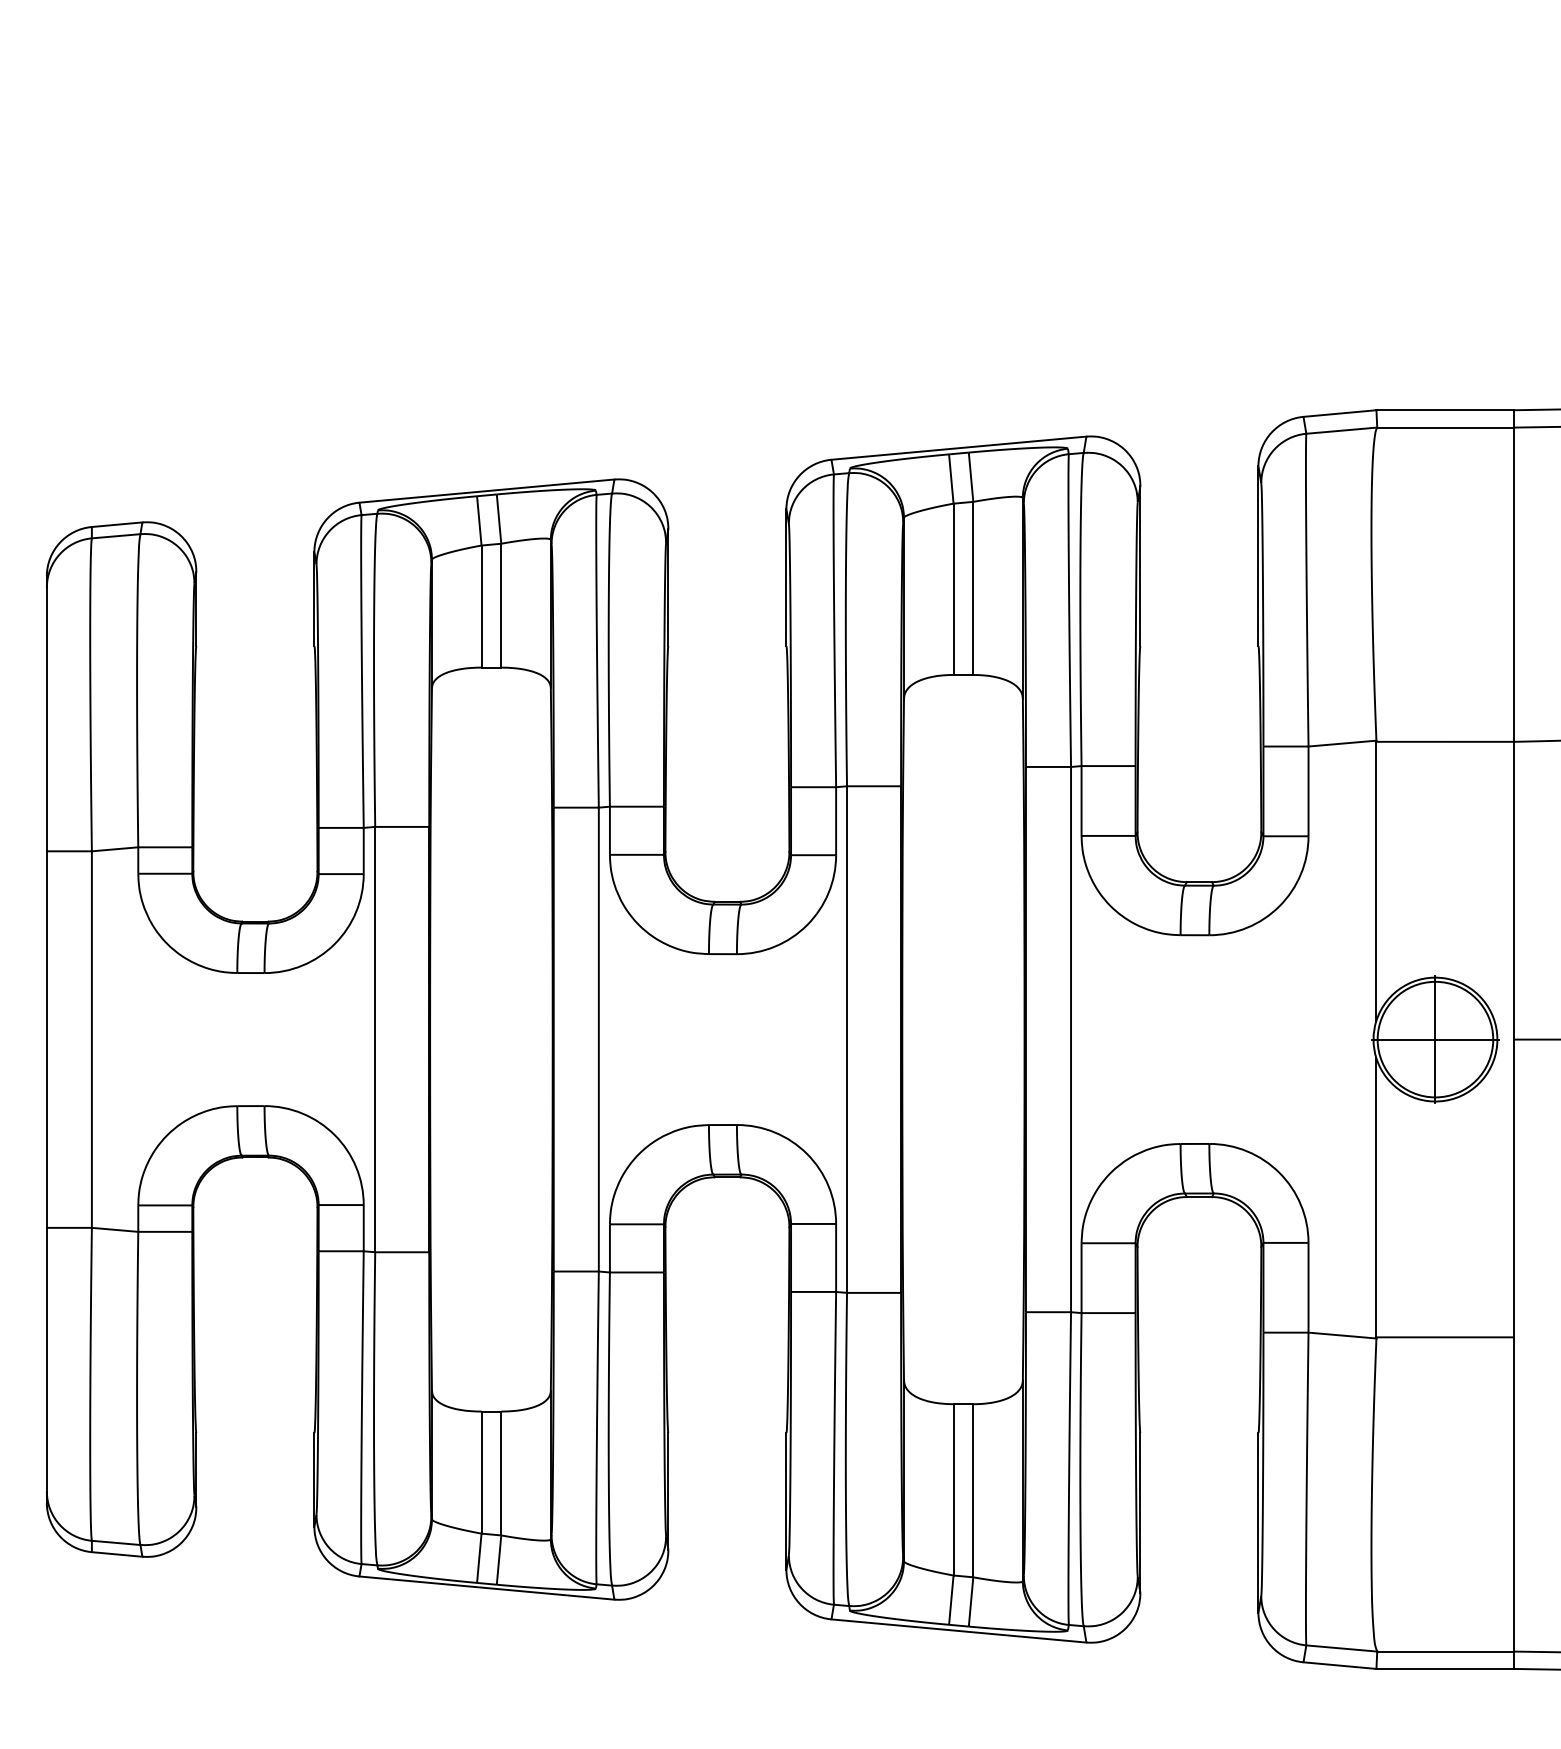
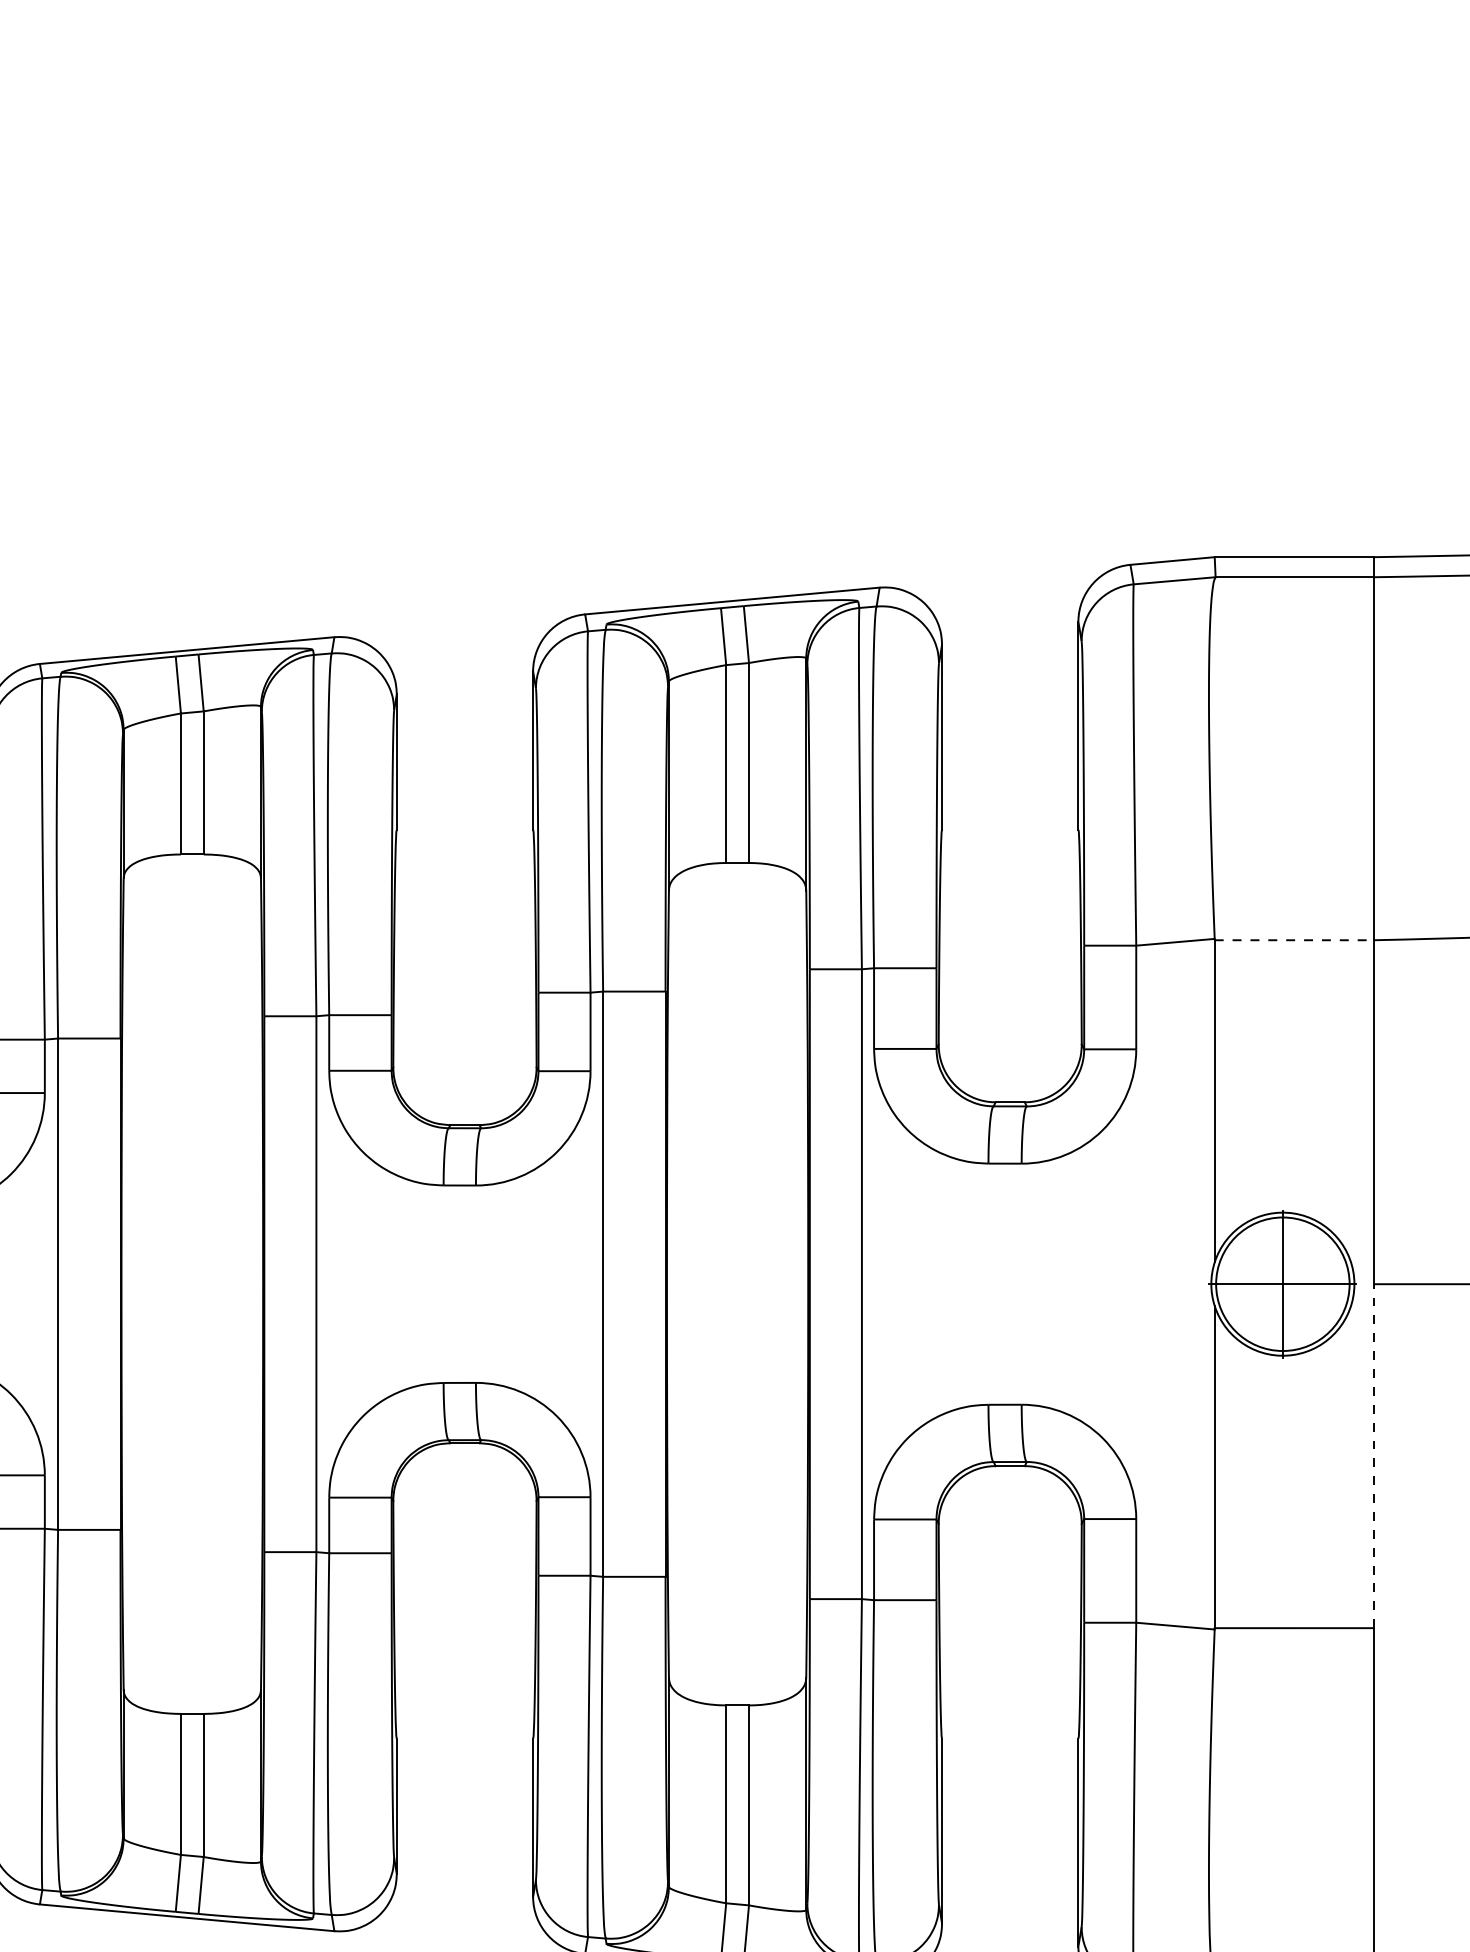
line: (1445, 741) -> (1294, 939), solid -> dashed
line: (1514, 1188) -> (1374, 1456), solid -> dashed

